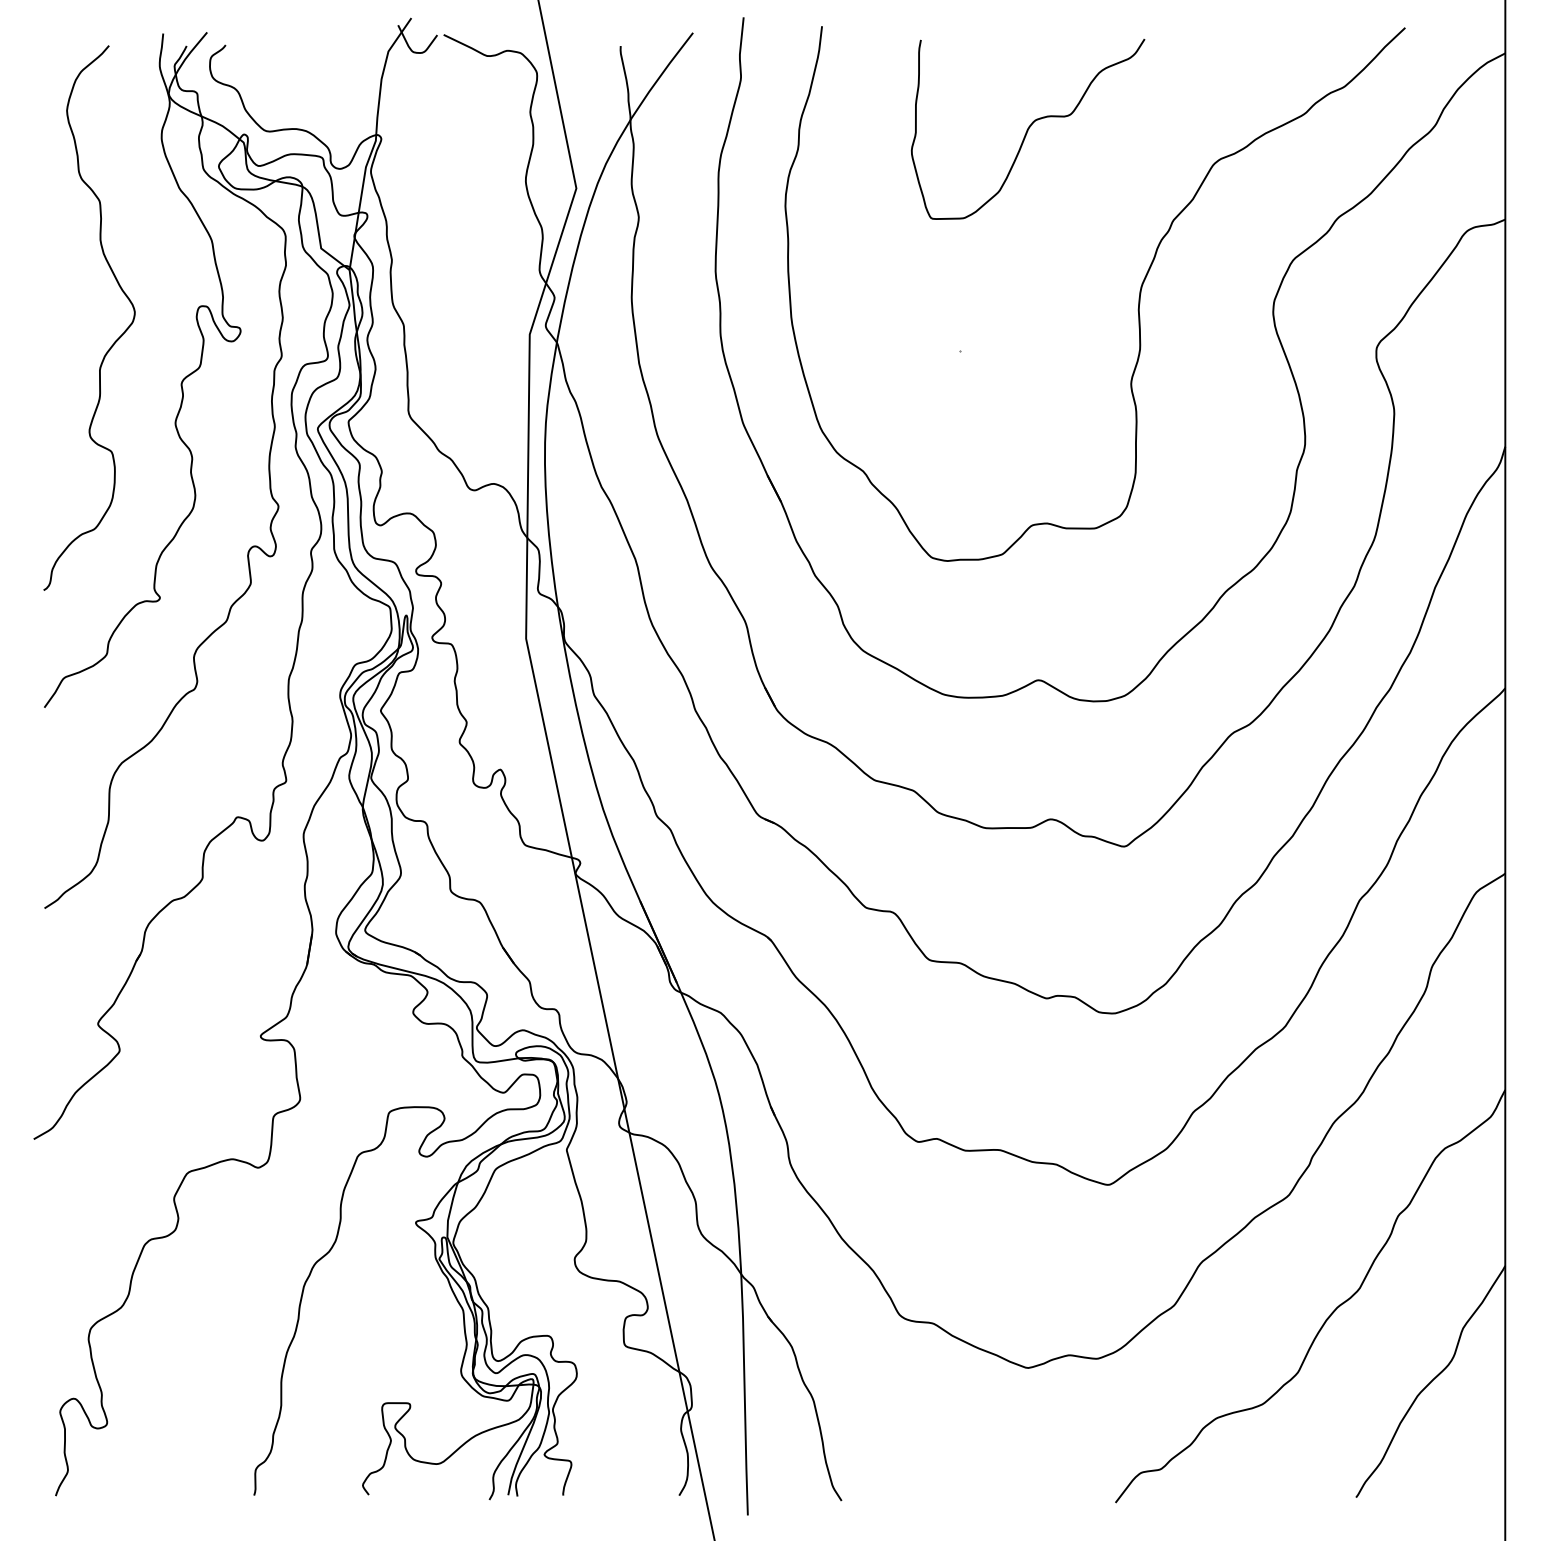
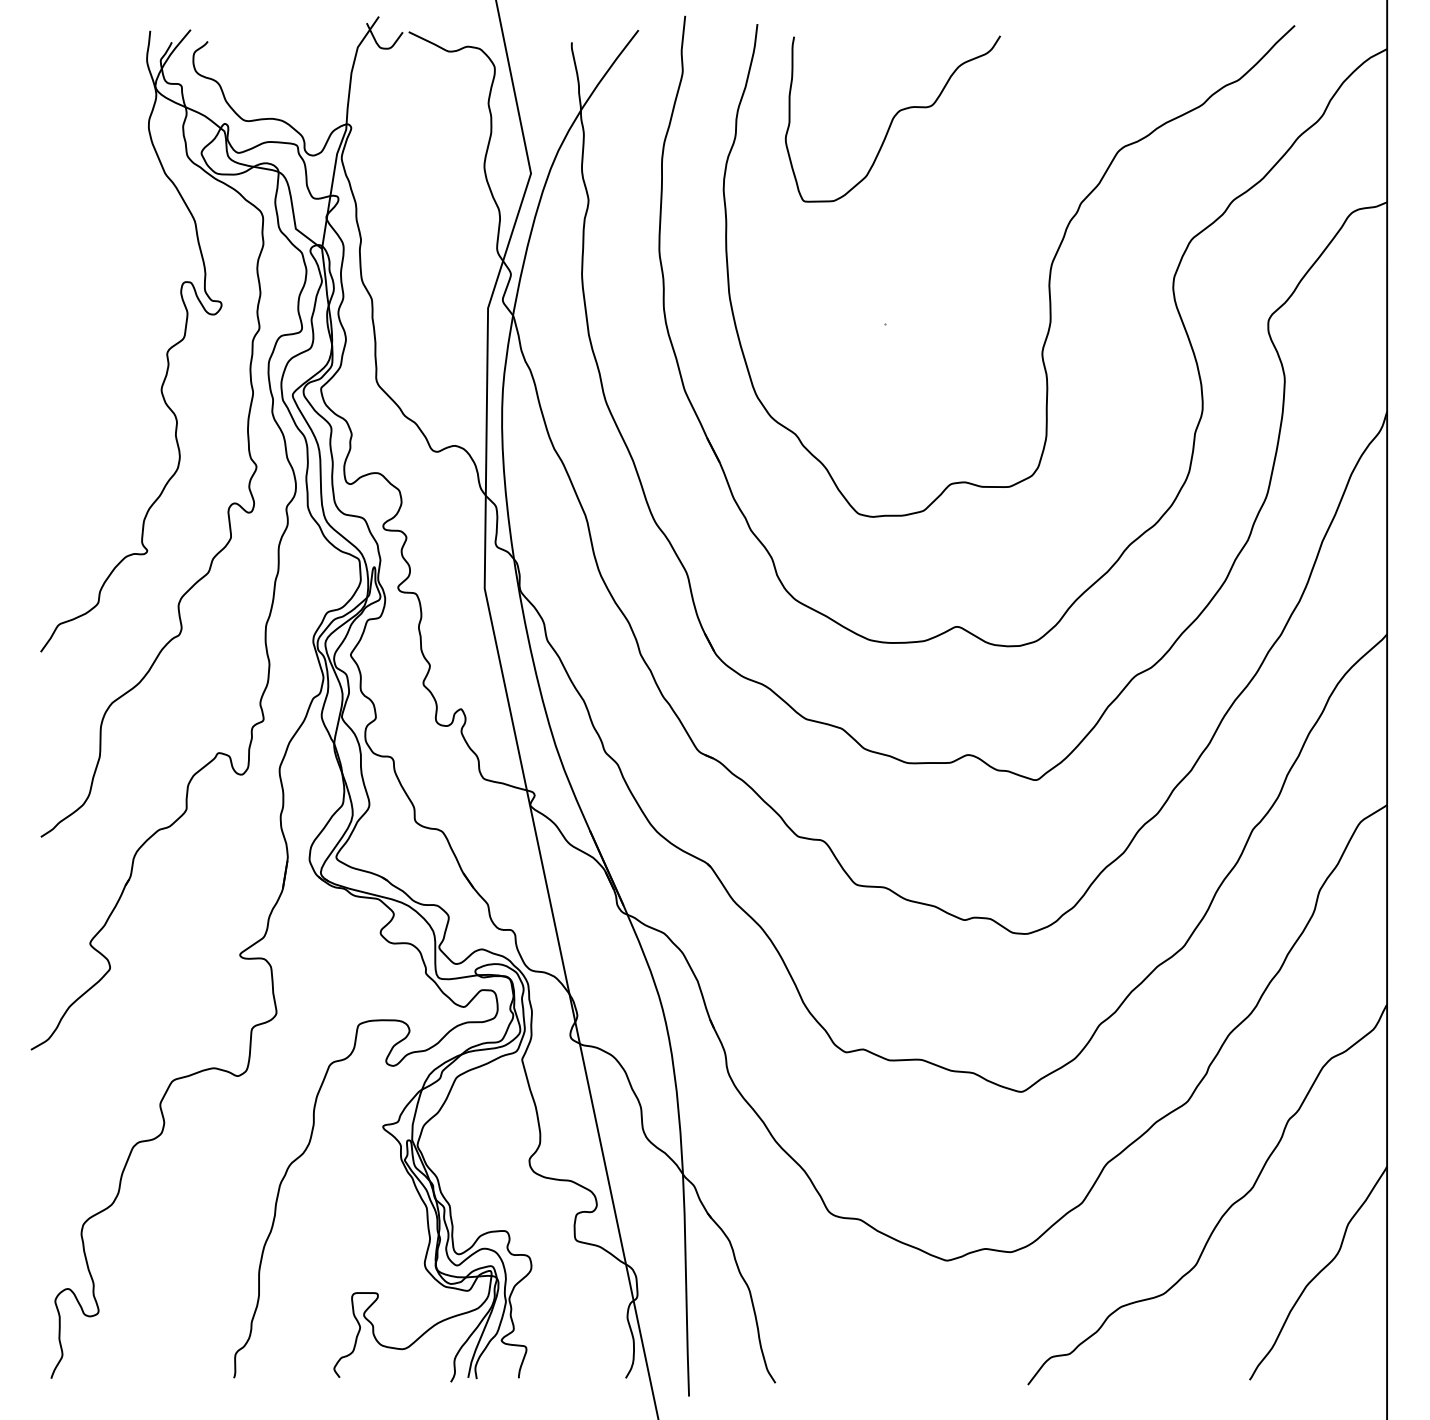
curve: (1027, 129) -> (892, 119), moved
curve: (114, 341) -> (105, 314), removed

